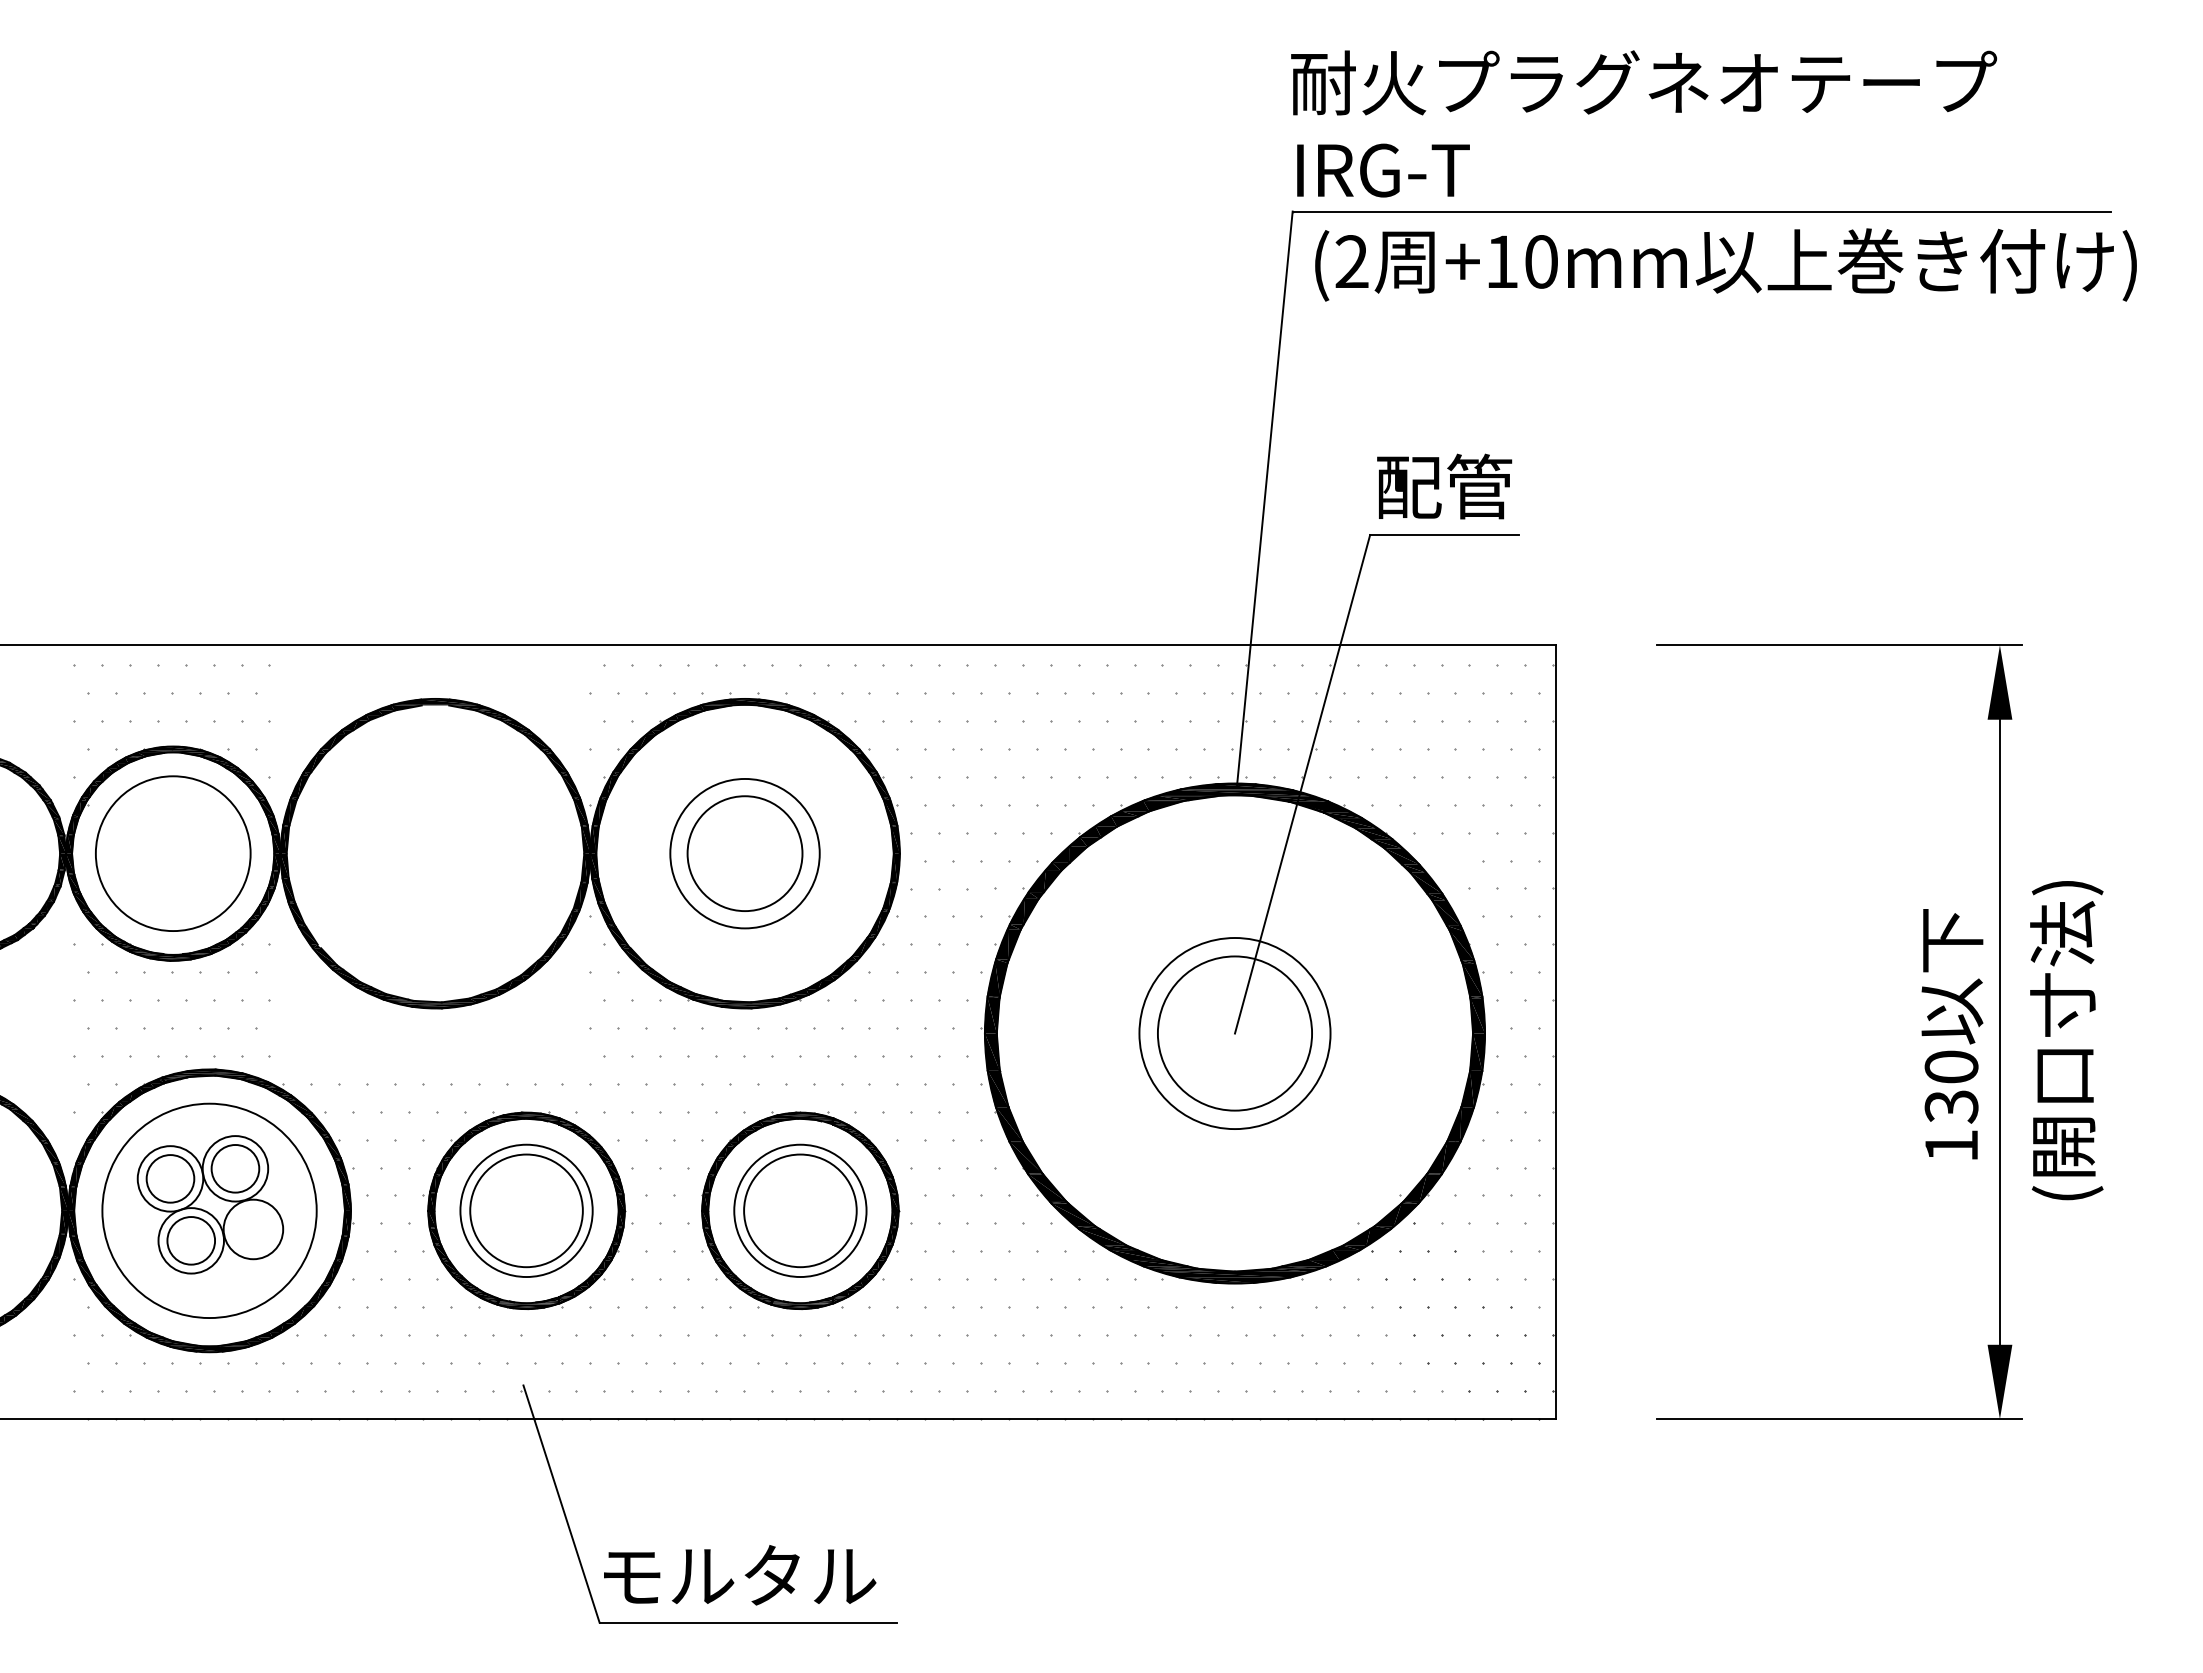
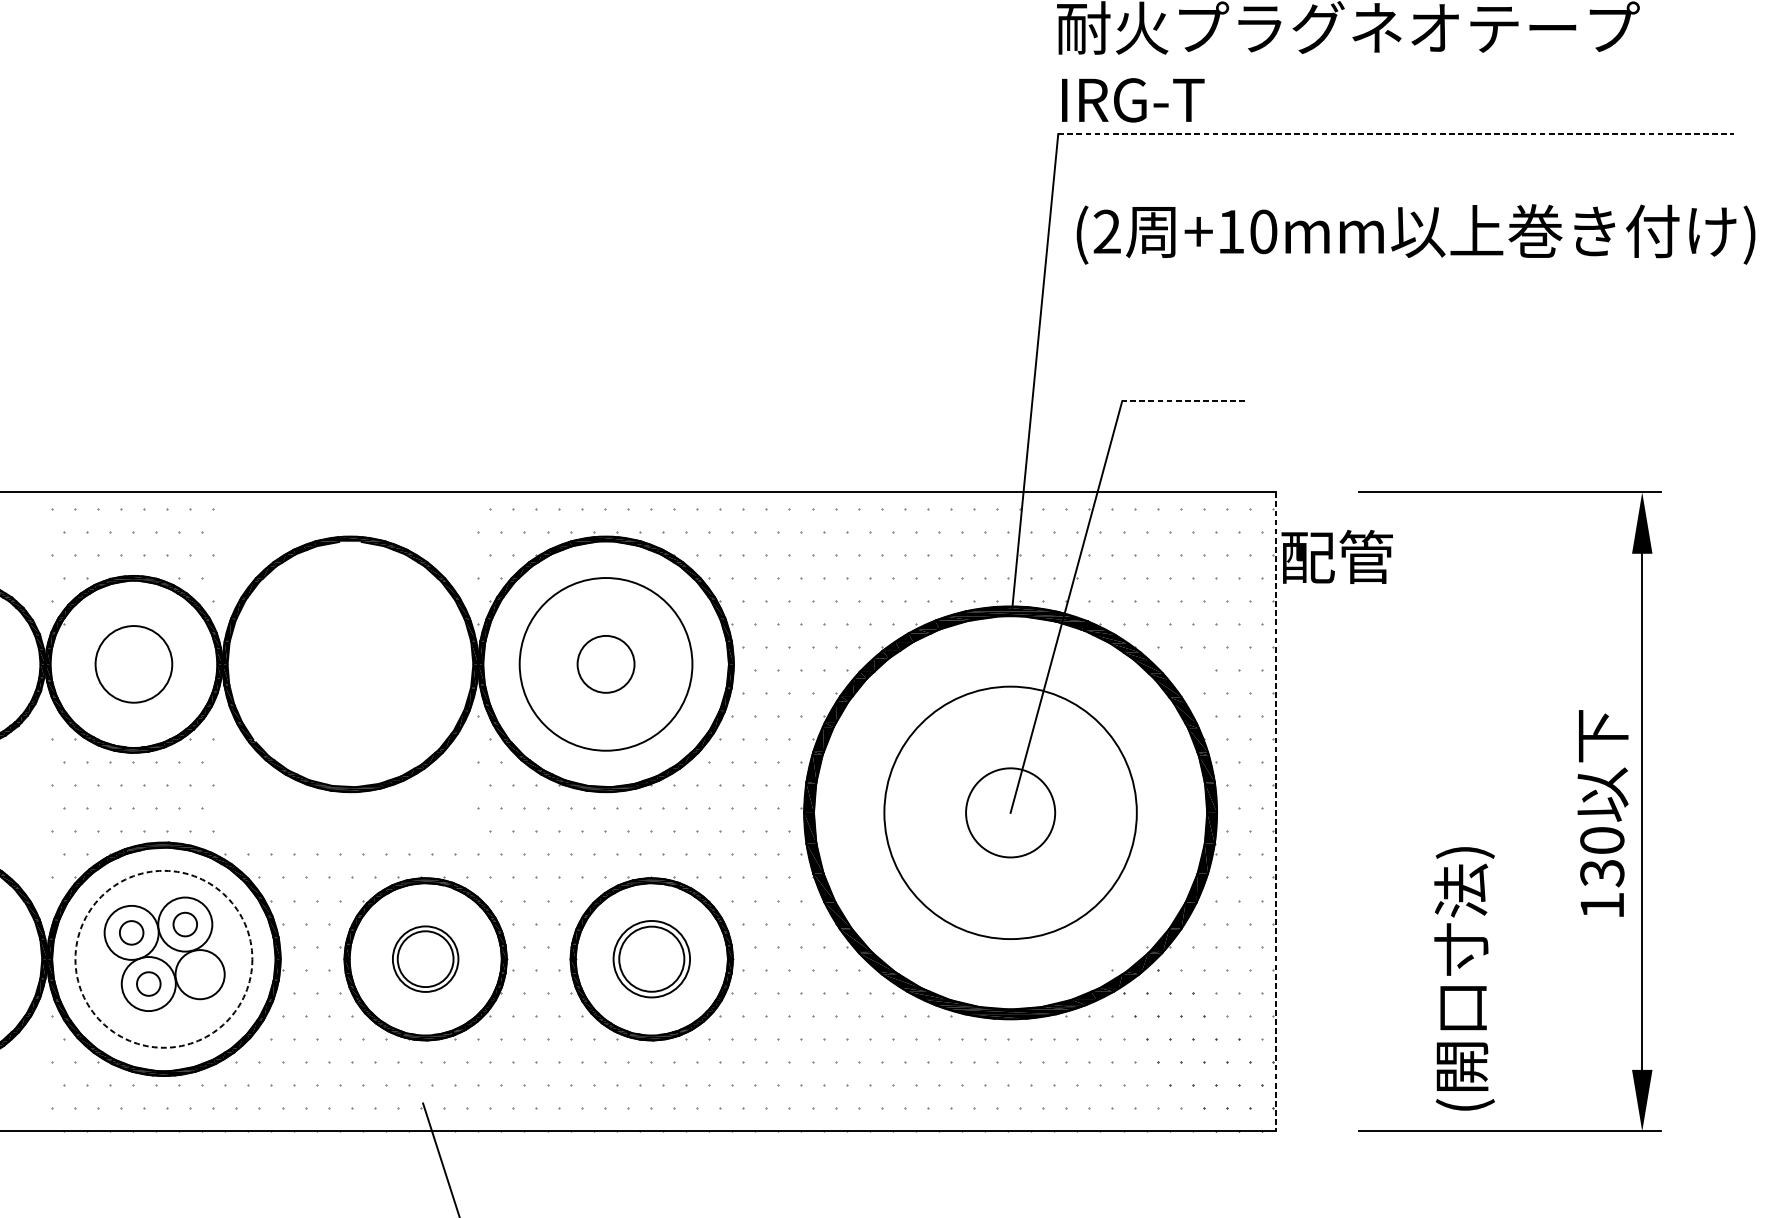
line: (1702, 211) -> (1396, 134), solid -> dashed
text: (1725, 264) -> (1415, 234), moved
text: (1444, 486) -> (1337, 556), moved
line: (1444, 535) -> (1183, 401), solid -> dashed
circle: (172, 853) -> (133, 664), size x0.6
circle: (744, 853) -> (605, 664), size x0.6
circle: (744, 853) -> (605, 664), size x1.4
line: (1556, 1032) -> (1276, 812), solid -> dashed
circle: (1234, 1033) -> (1010, 812), size x0.7
circle: (1234, 1033) -> (1010, 812), size x1.6
text: (2066, 1040) -> (1464, 978), moved
circle: (235, 1168) -> (185, 924), size x0.6
circle: (170, 1178) -> (131, 932), size x0.6
circle: (209, 1210) -> (163, 959), solid -> dashed
part: (526, 1210) -> (425, 959), size x0.6
part: (800, 1210) -> (651, 959), size x0.7
circle: (191, 1240) -> (149, 983), size x0.6

